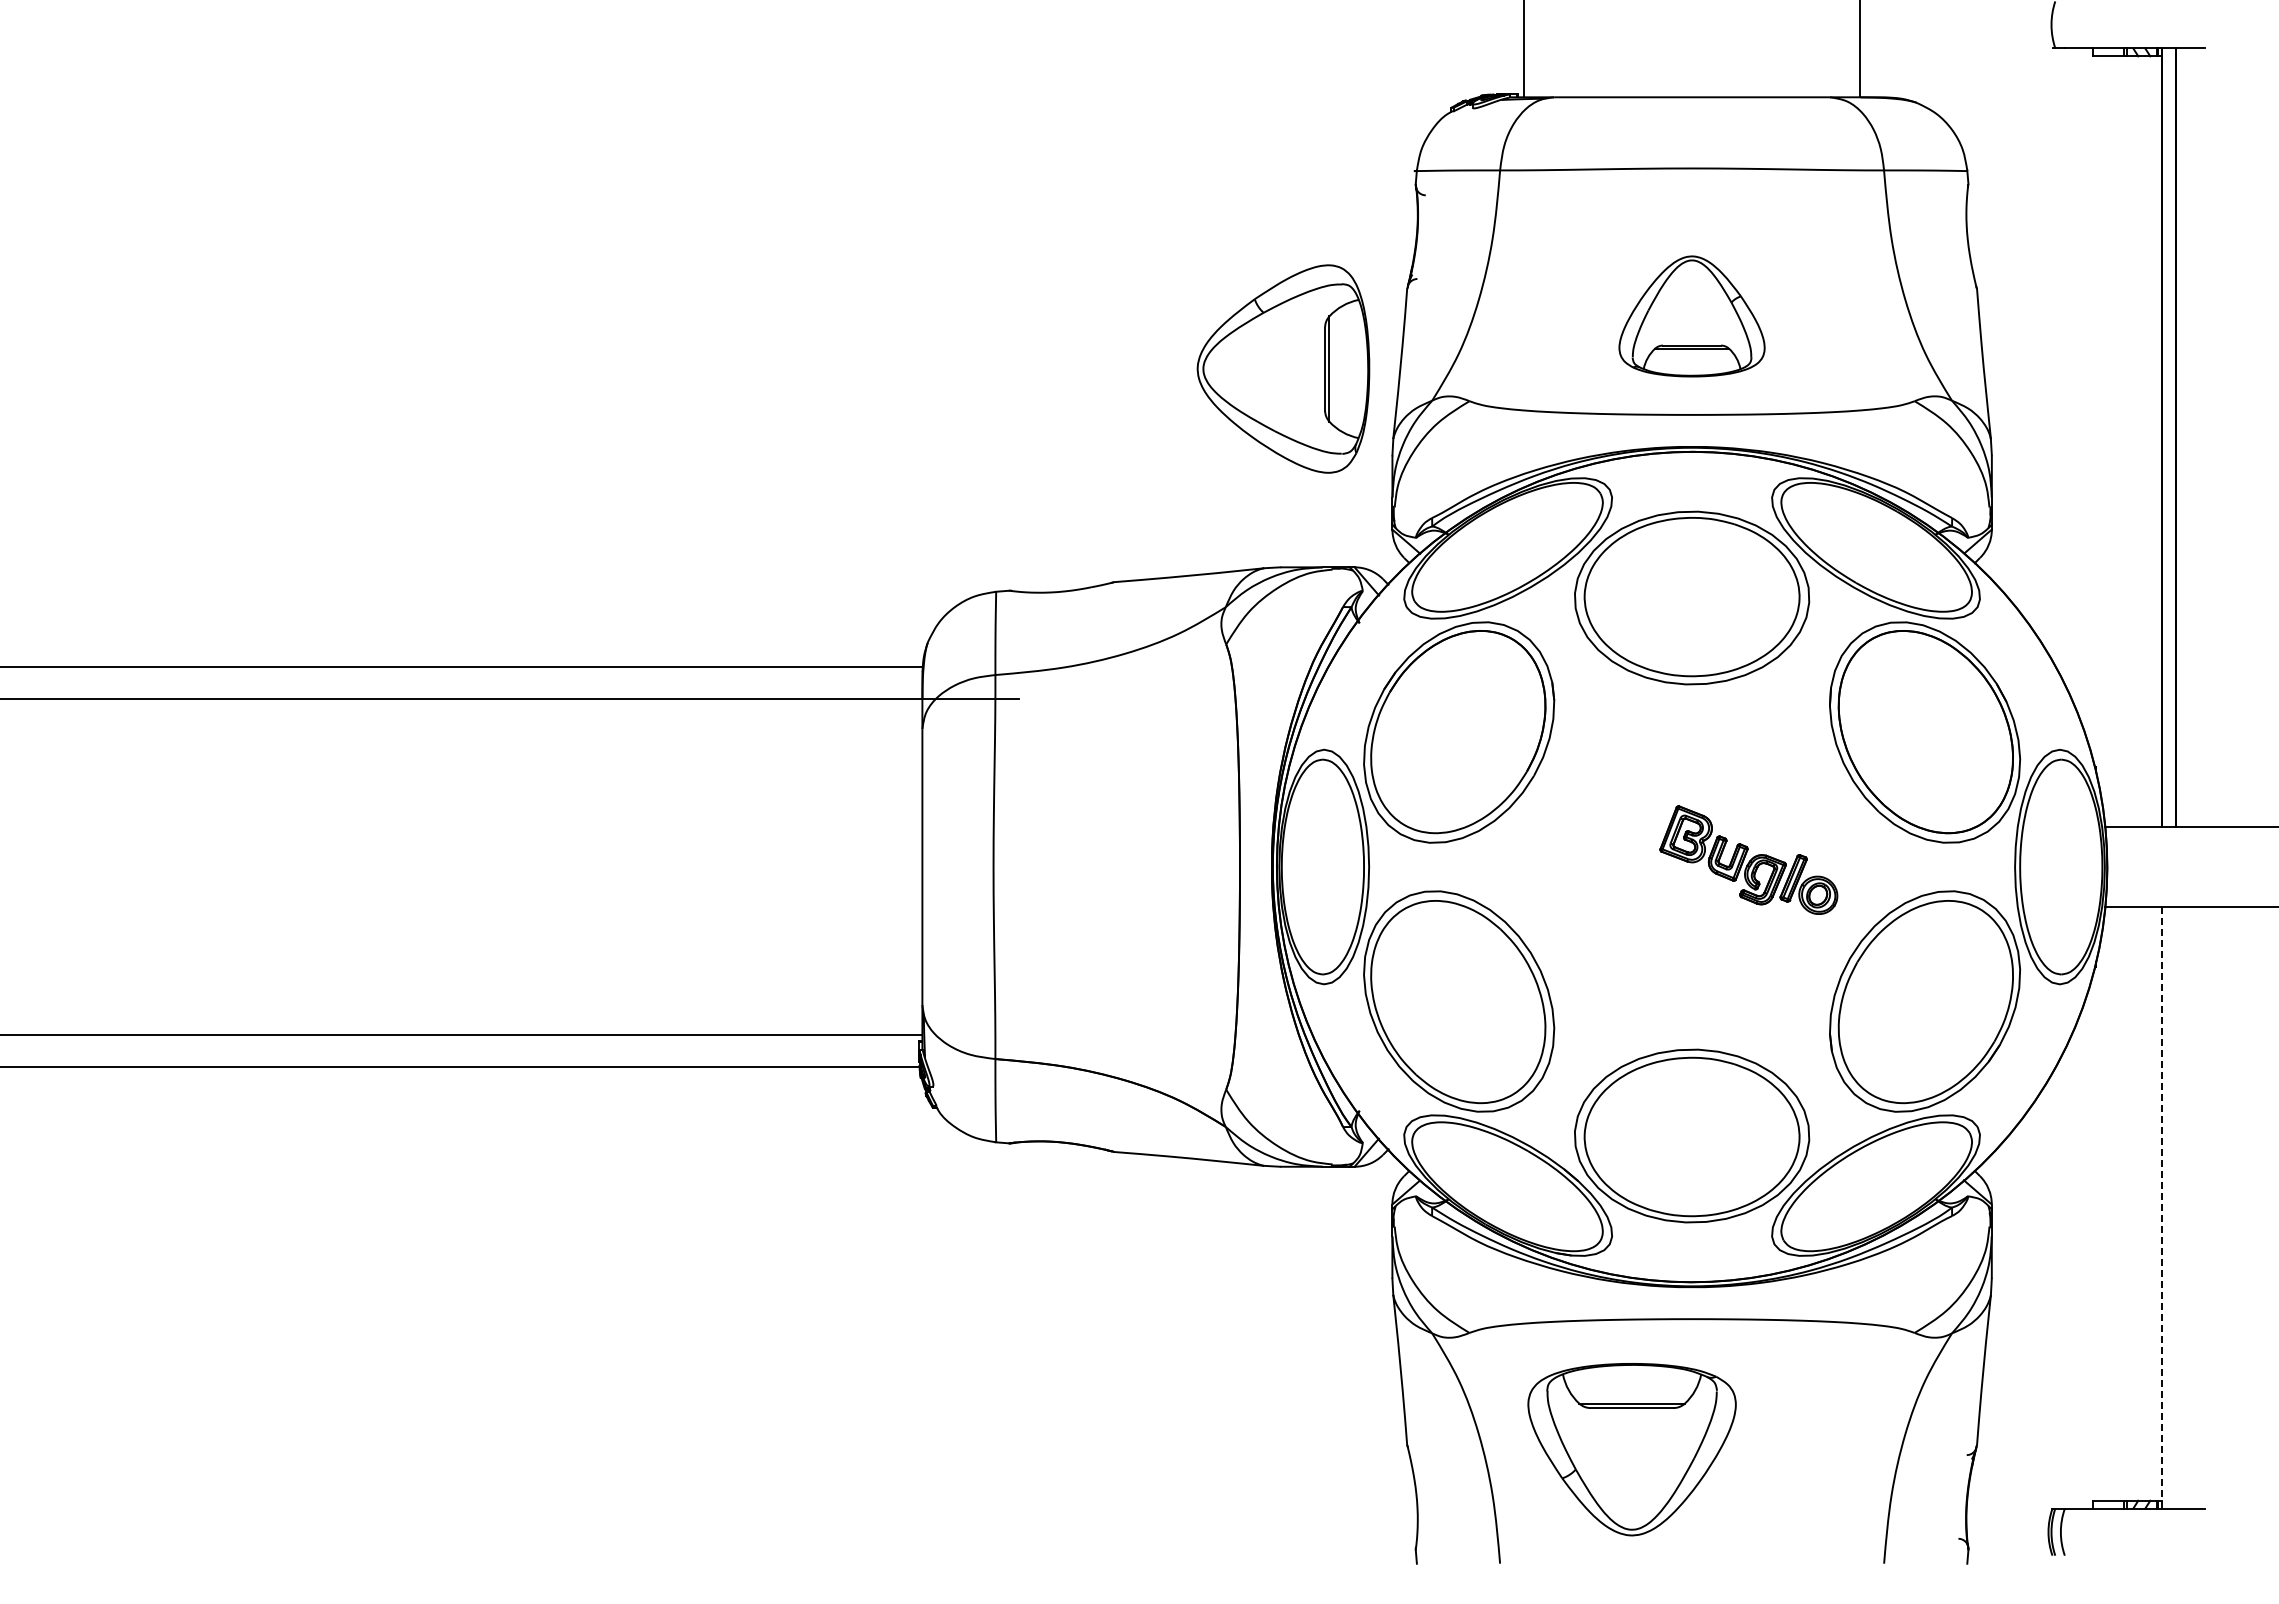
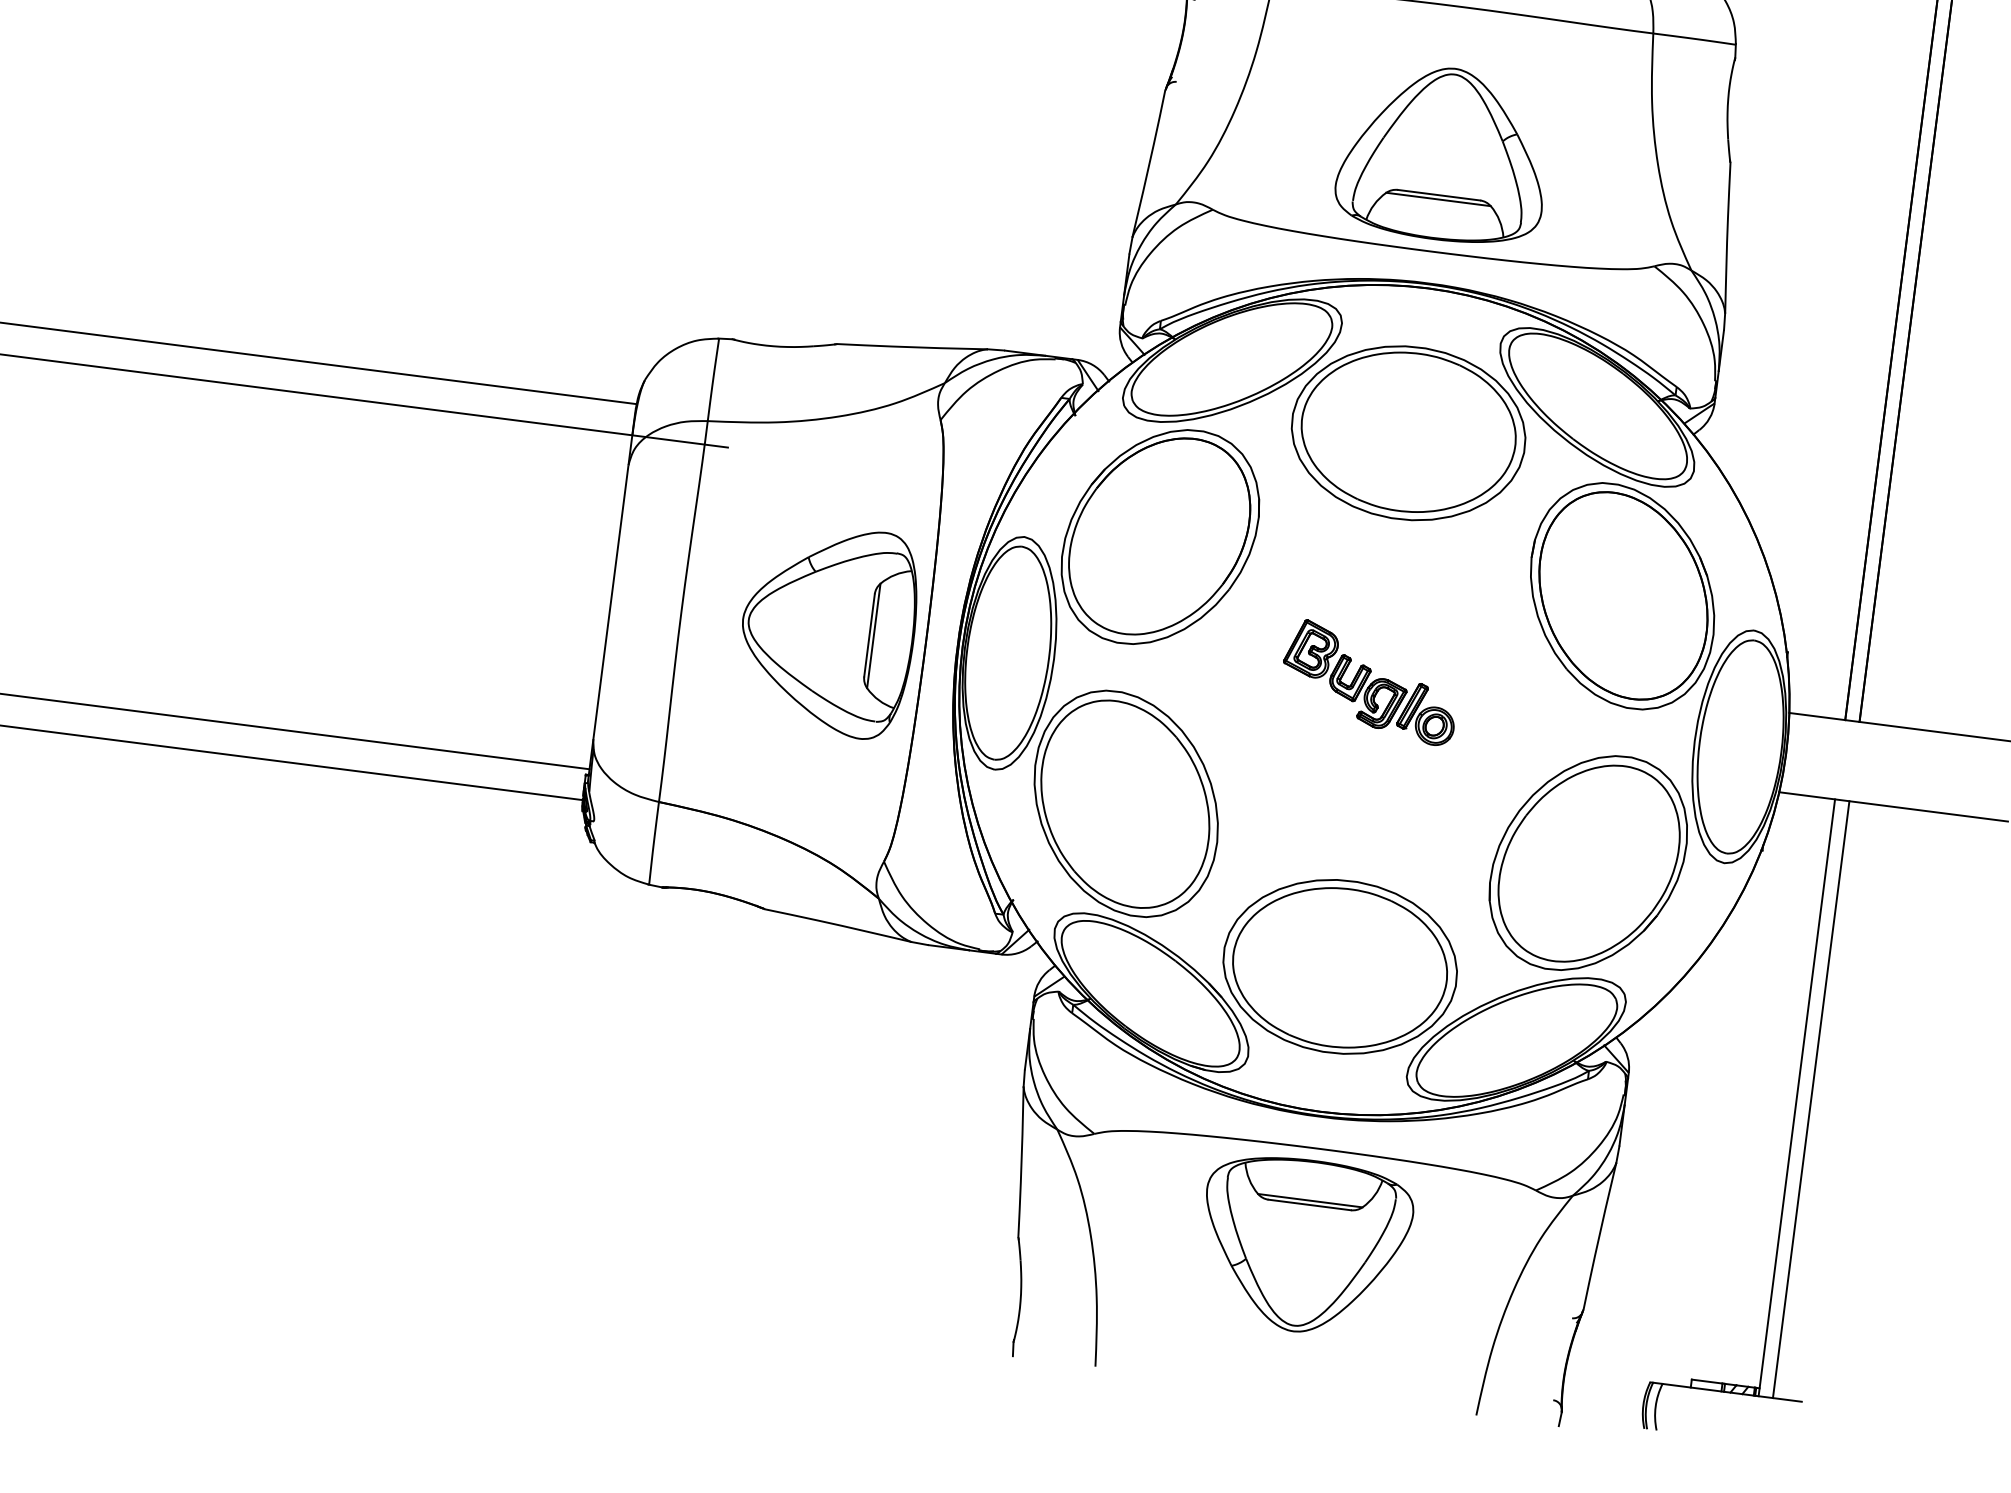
part: (1691, 316) -> (1443, 153), size x1.43
part: (1283, 368) -> (828, 629), moved
part: (1748, 859) -> (1370, 681), moved
line: (2161, 1207) -> (1796, 1097), dashed -> solid
line: (2176, 1207) -> (1811, 1099), added
part: (1631, 1449) -> (1303, 1246), moved

